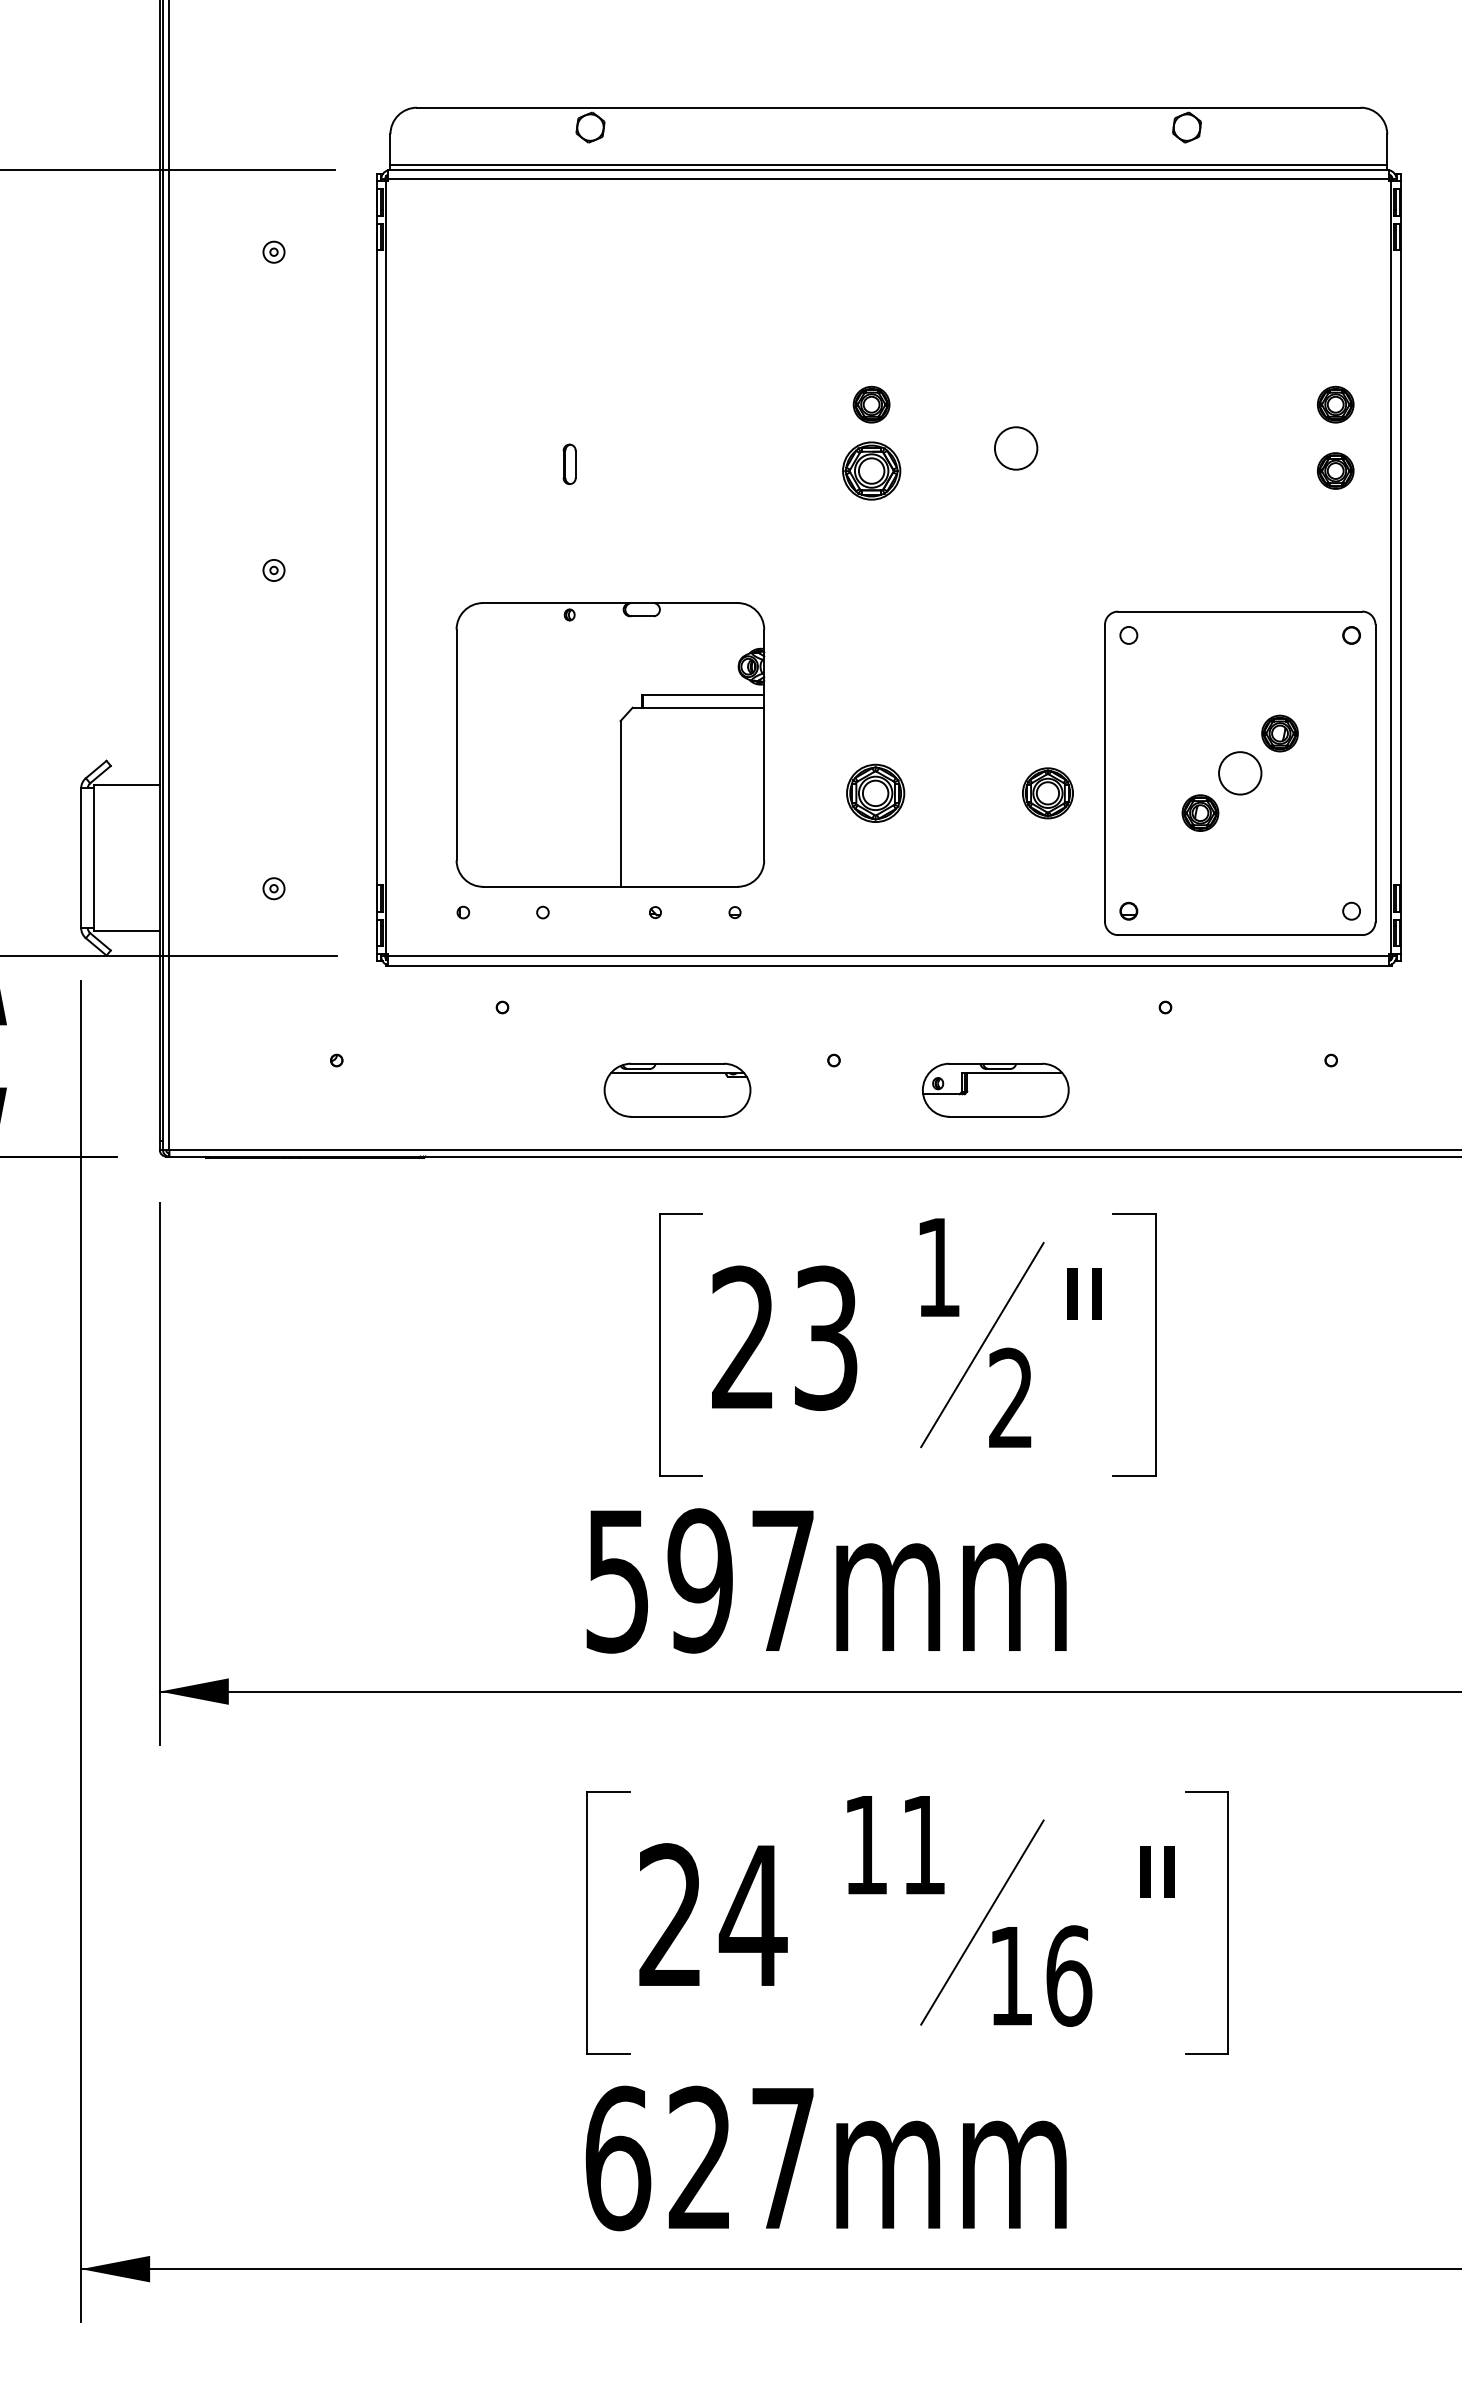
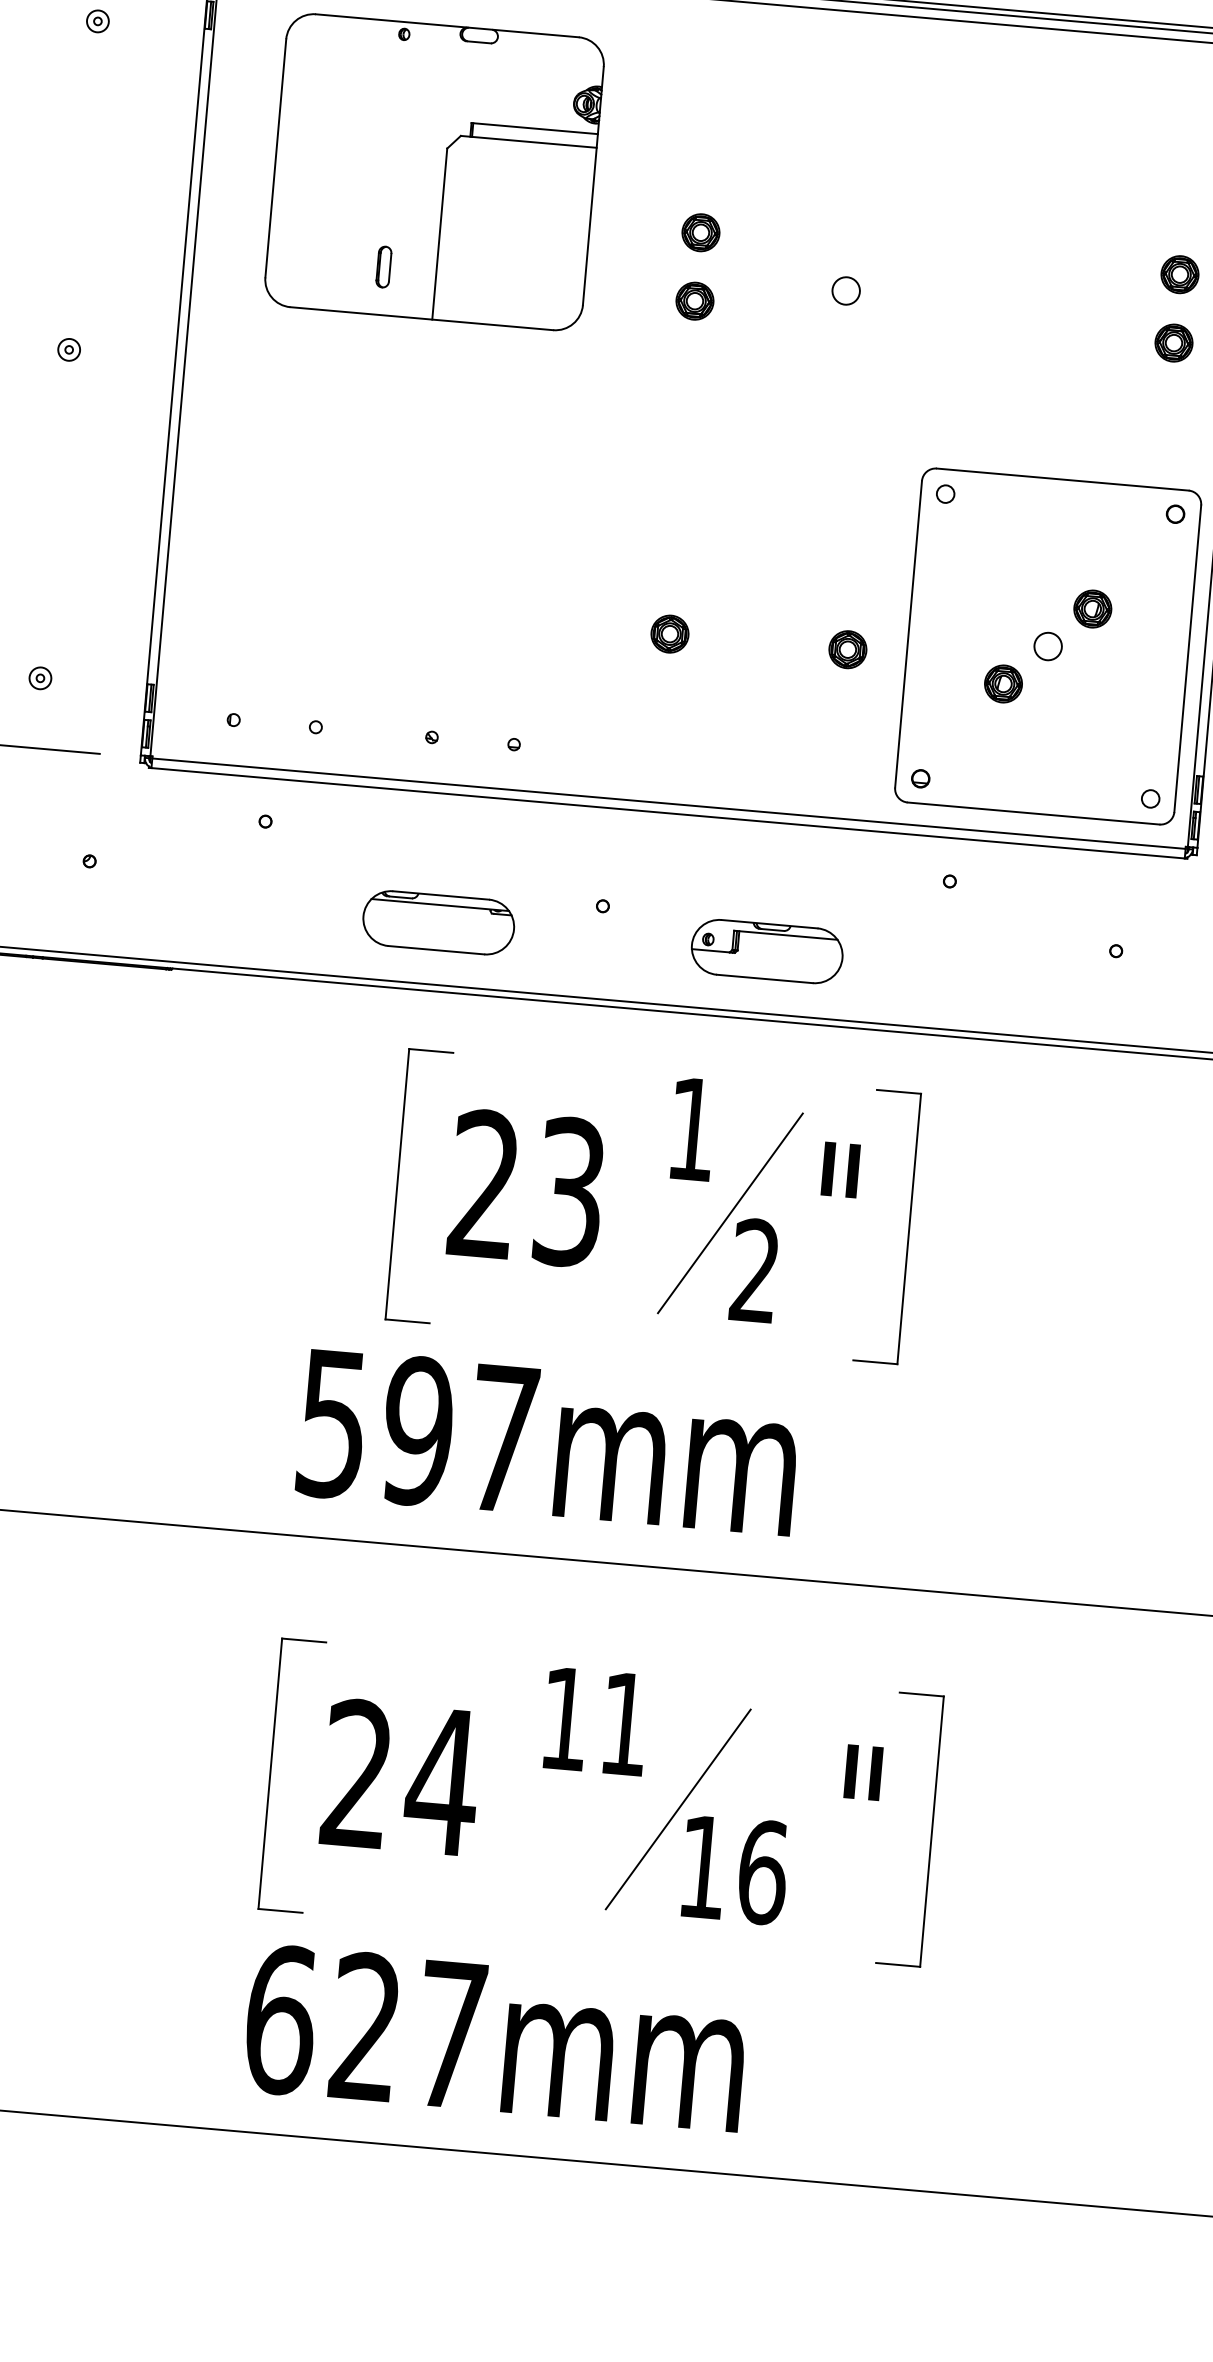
circle: (1015, 448) -> (845, 290), size x0.62
part: (871, 470) -> (694, 300), size x0.62
part: (610, 744) -> (434, 171), moved
circle: (1239, 773) -> (1047, 646), size x0.62
part: (875, 792) -> (669, 633), size x0.62
part: (1047, 792) -> (847, 648), size x0.71

